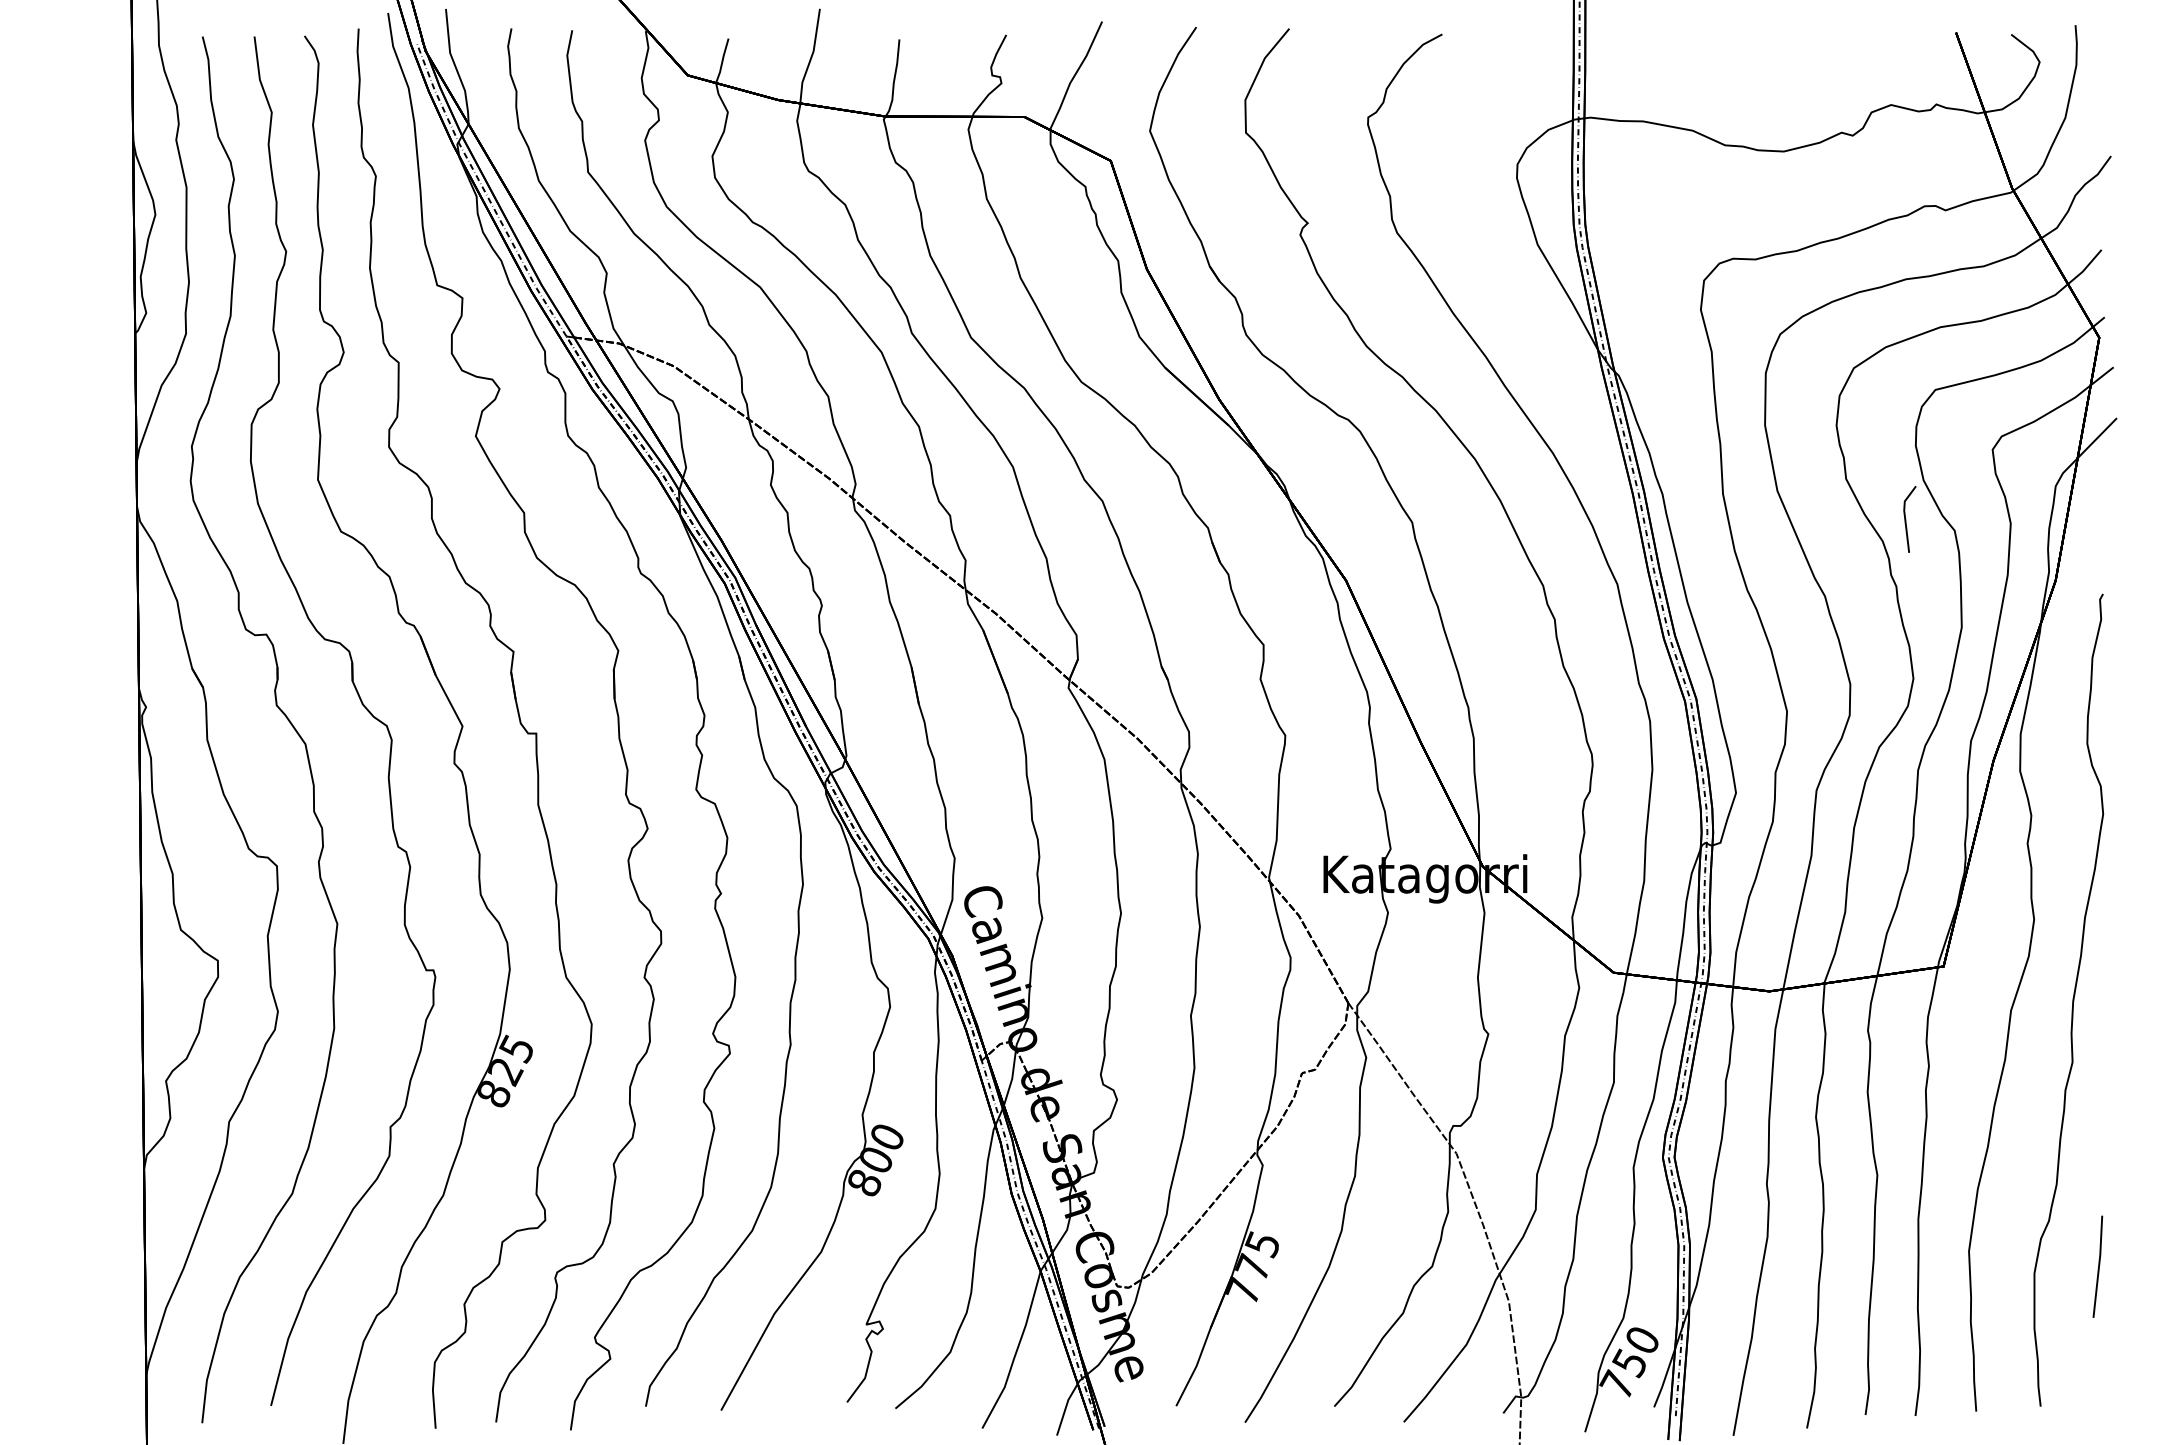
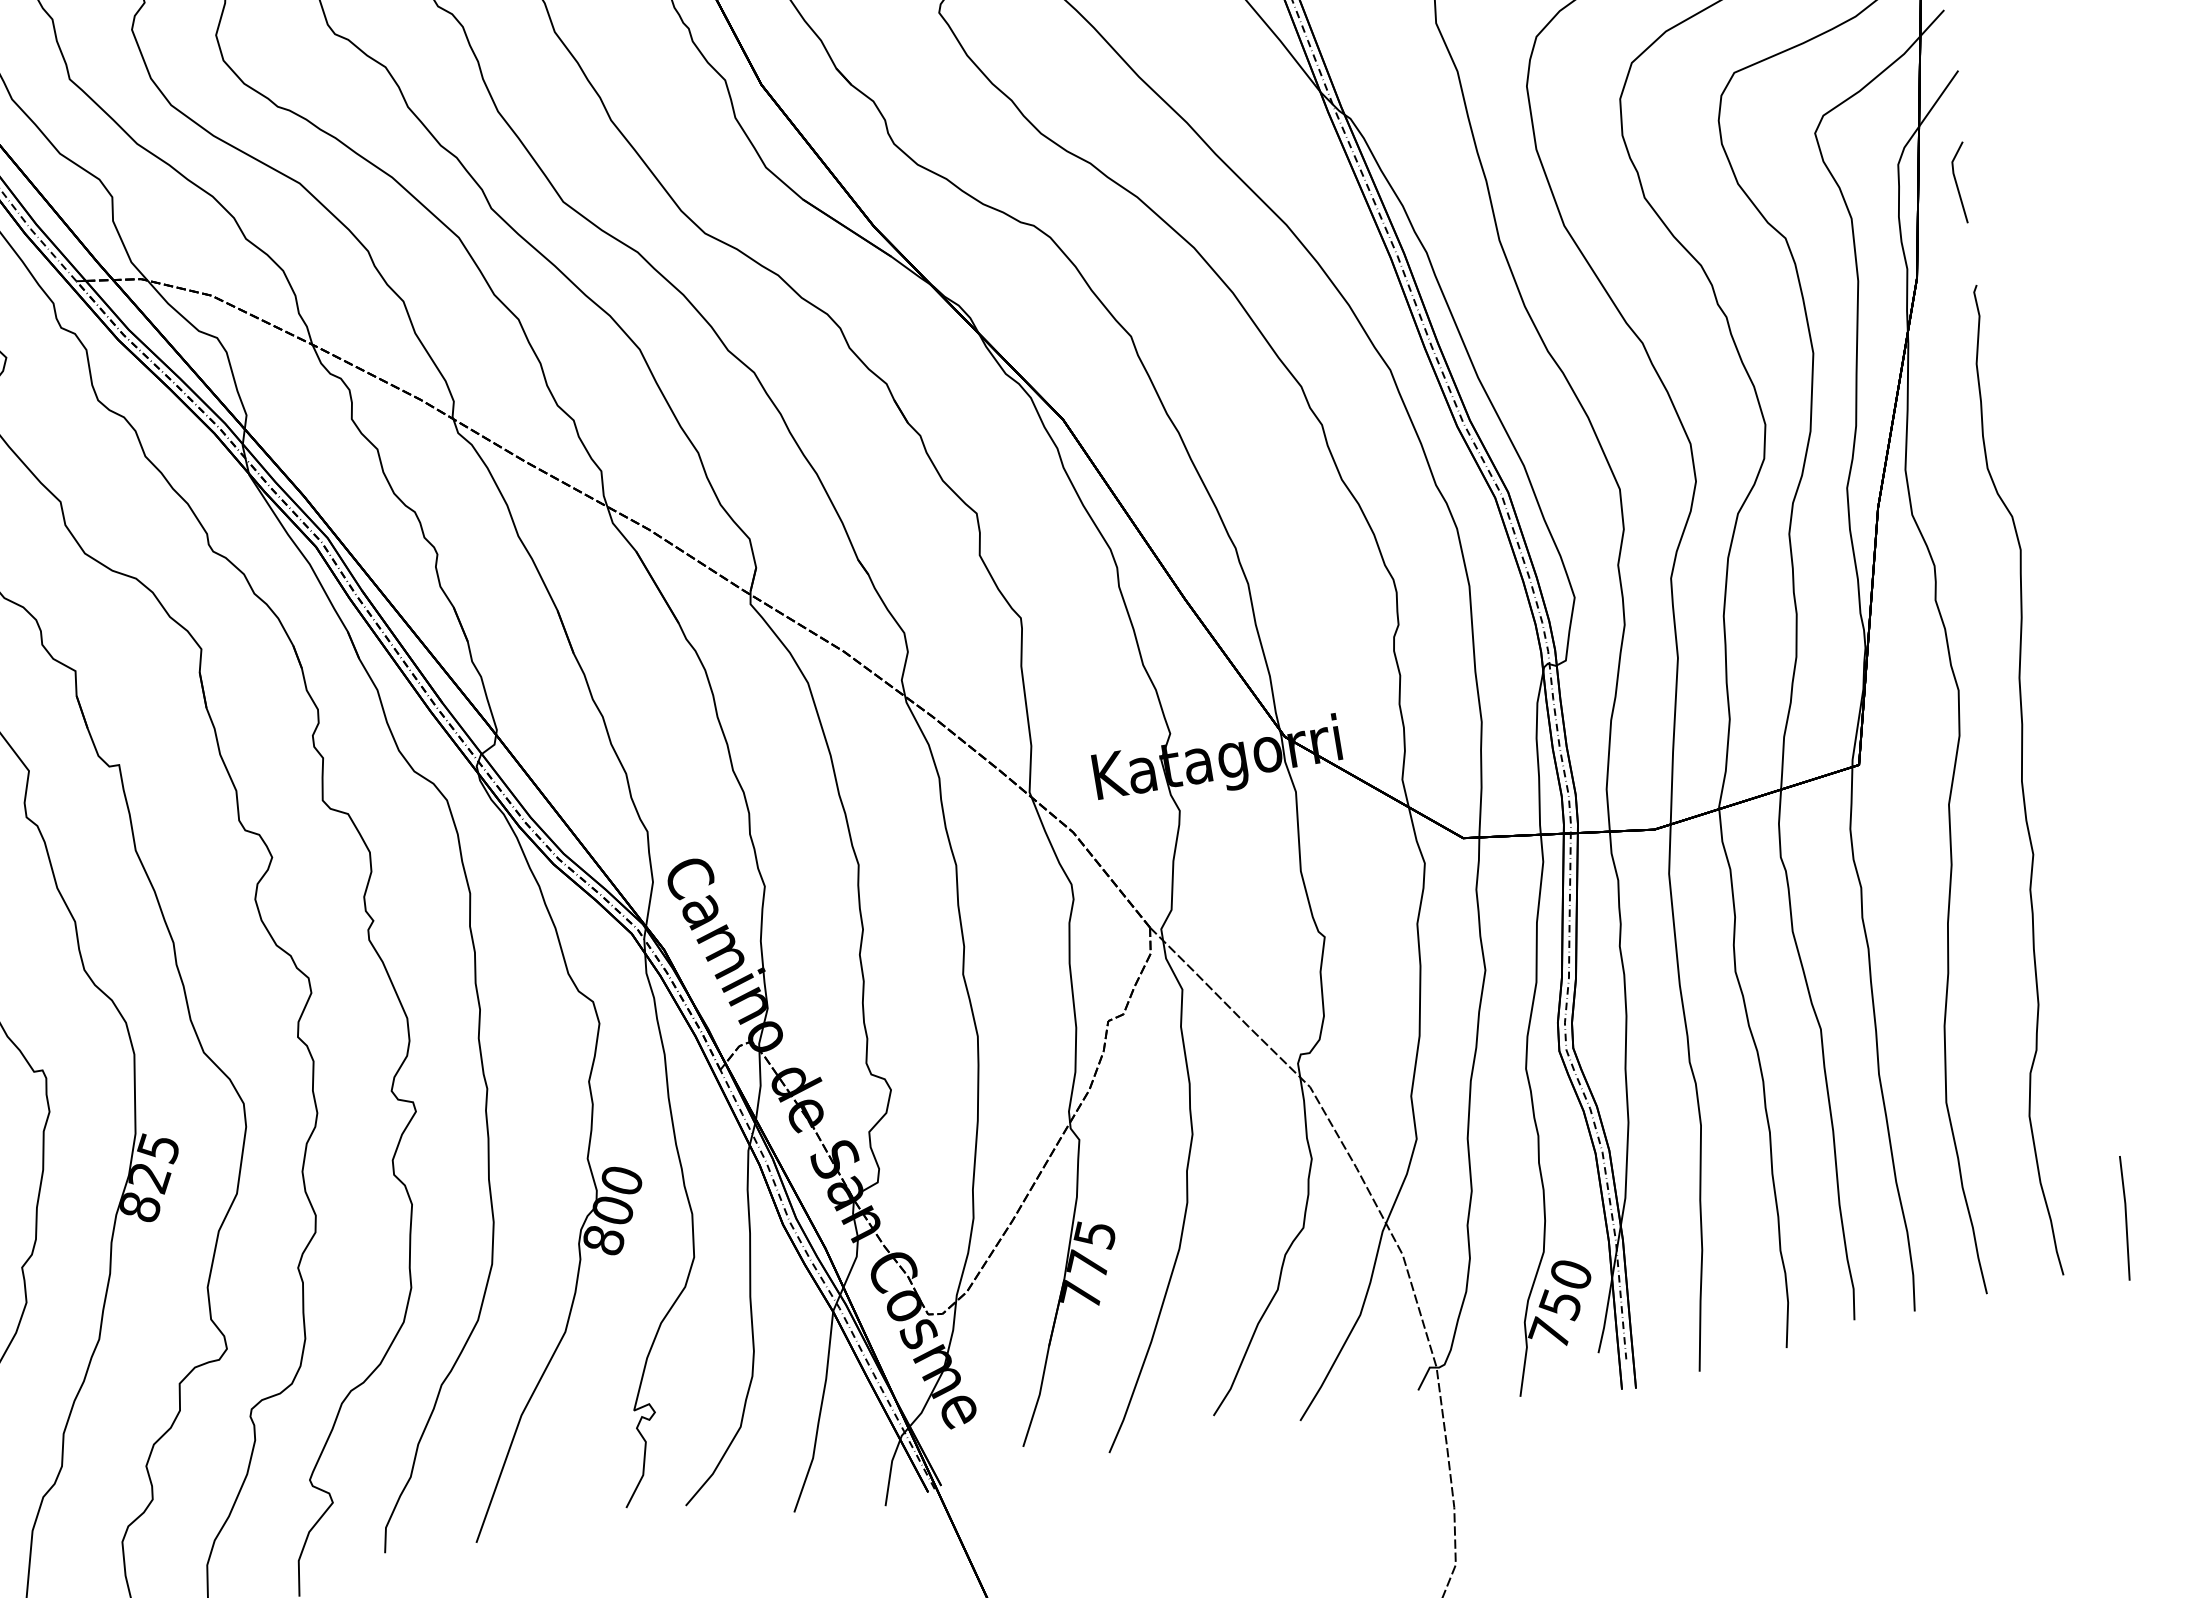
line: (1906, 519) -> (1957, 183), moved
line: (2098, 1266) -> (2125, 1217), moved

